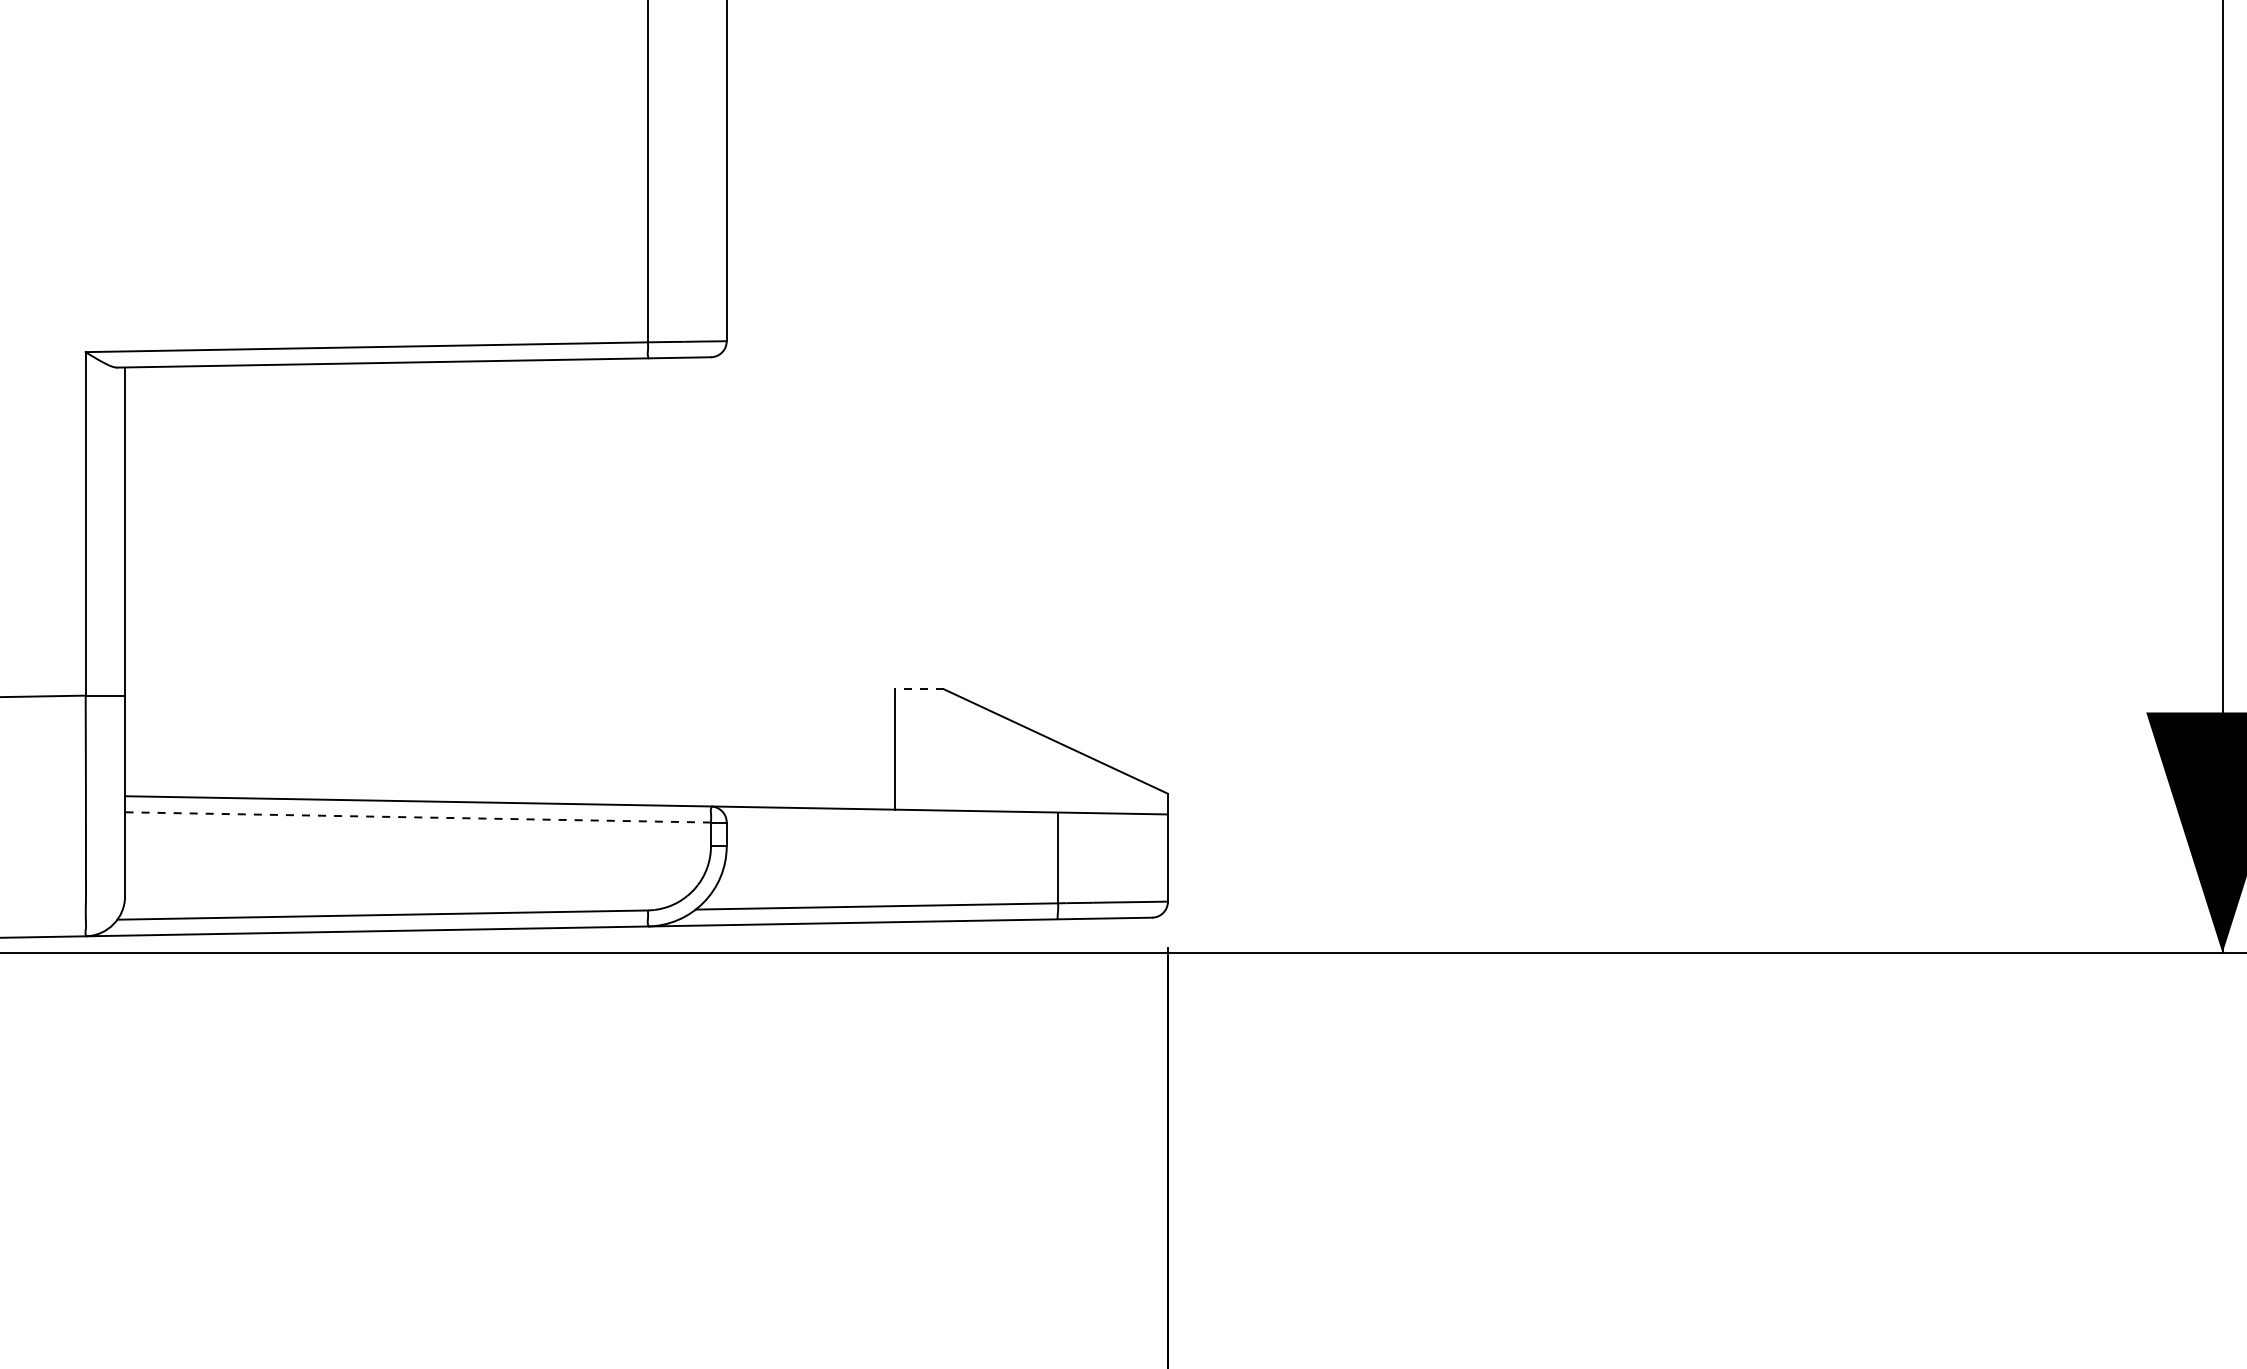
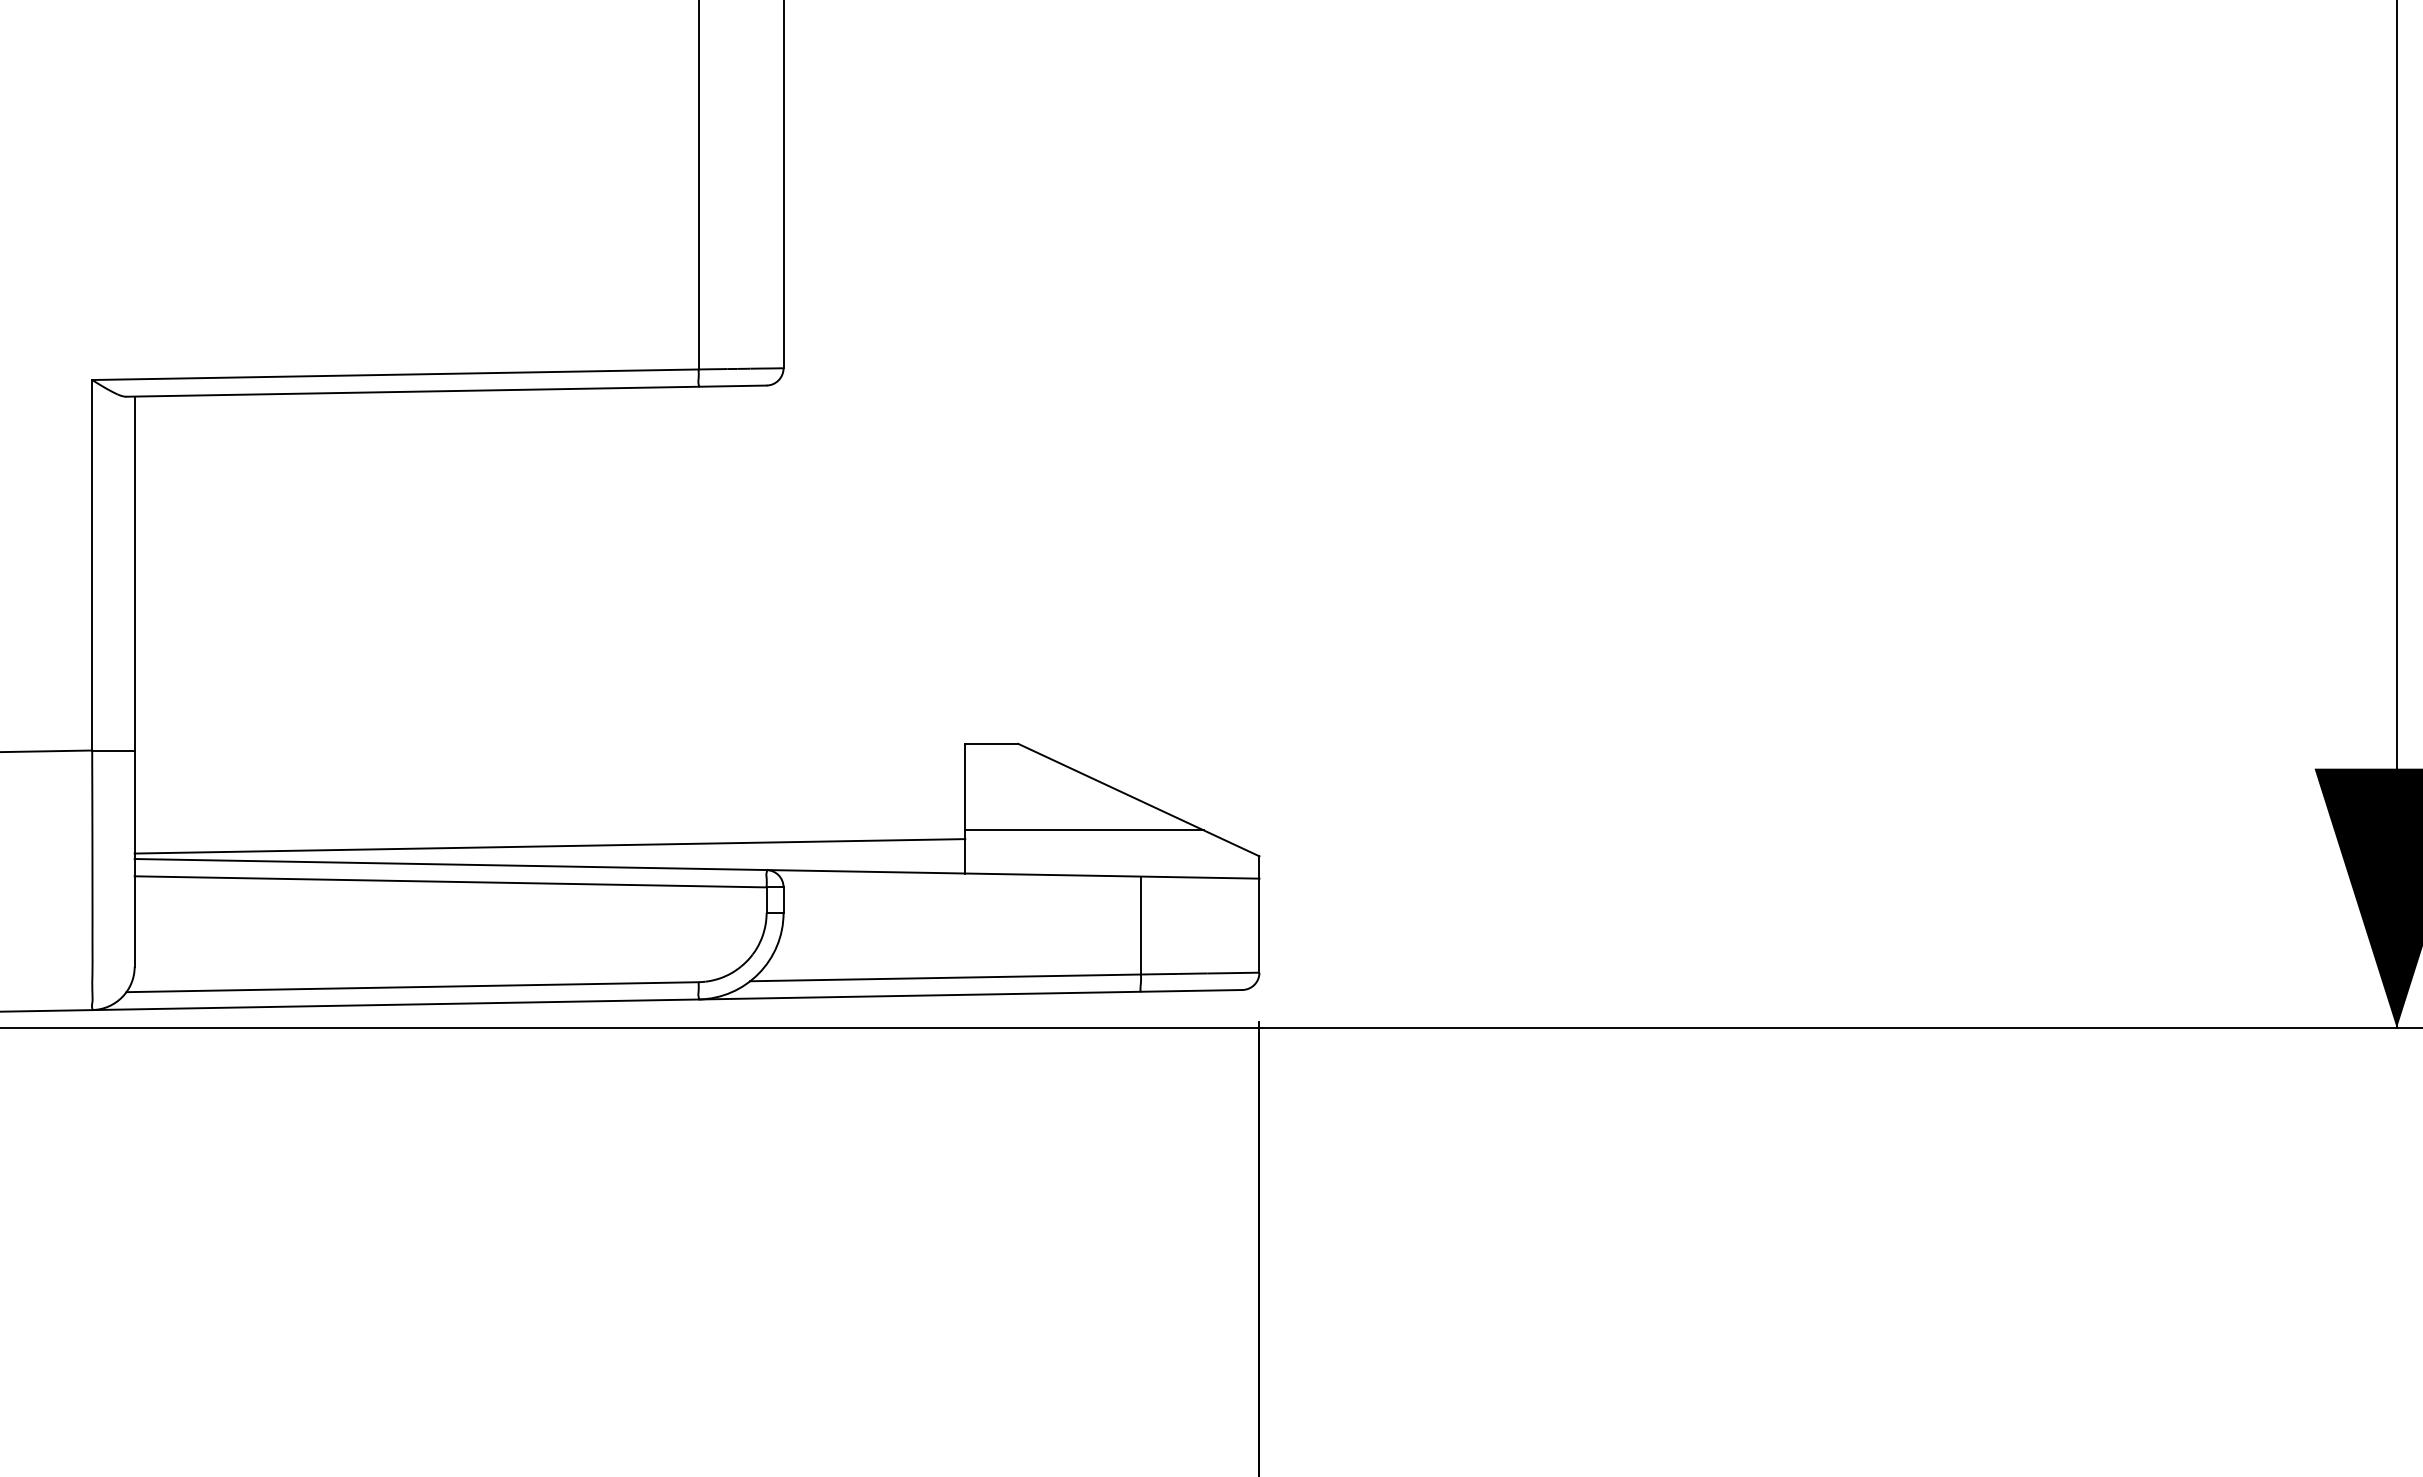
line: (919, 689) -> (991, 743), dashed -> solid
line: (1005, 769) -> (1084, 830), added
line: (509, 784) -> (549, 846), added
line: (417, 817) -> (450, 881), dashed -> solid

